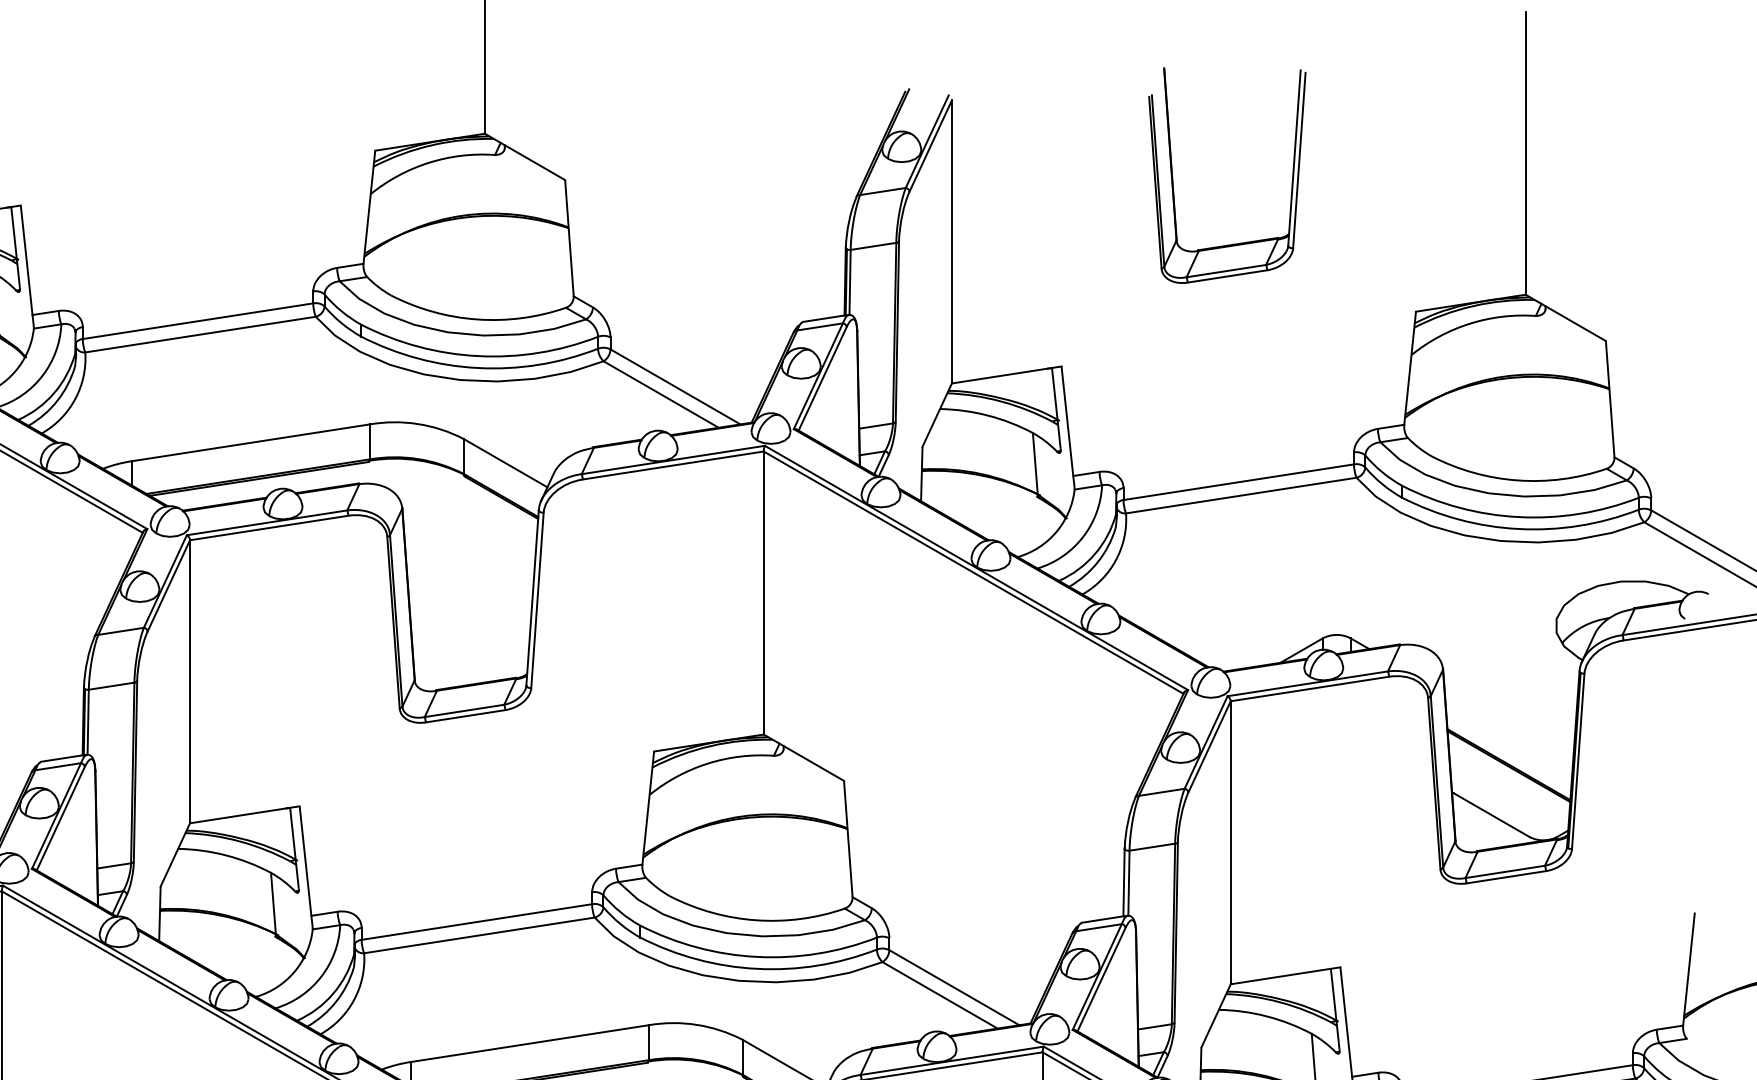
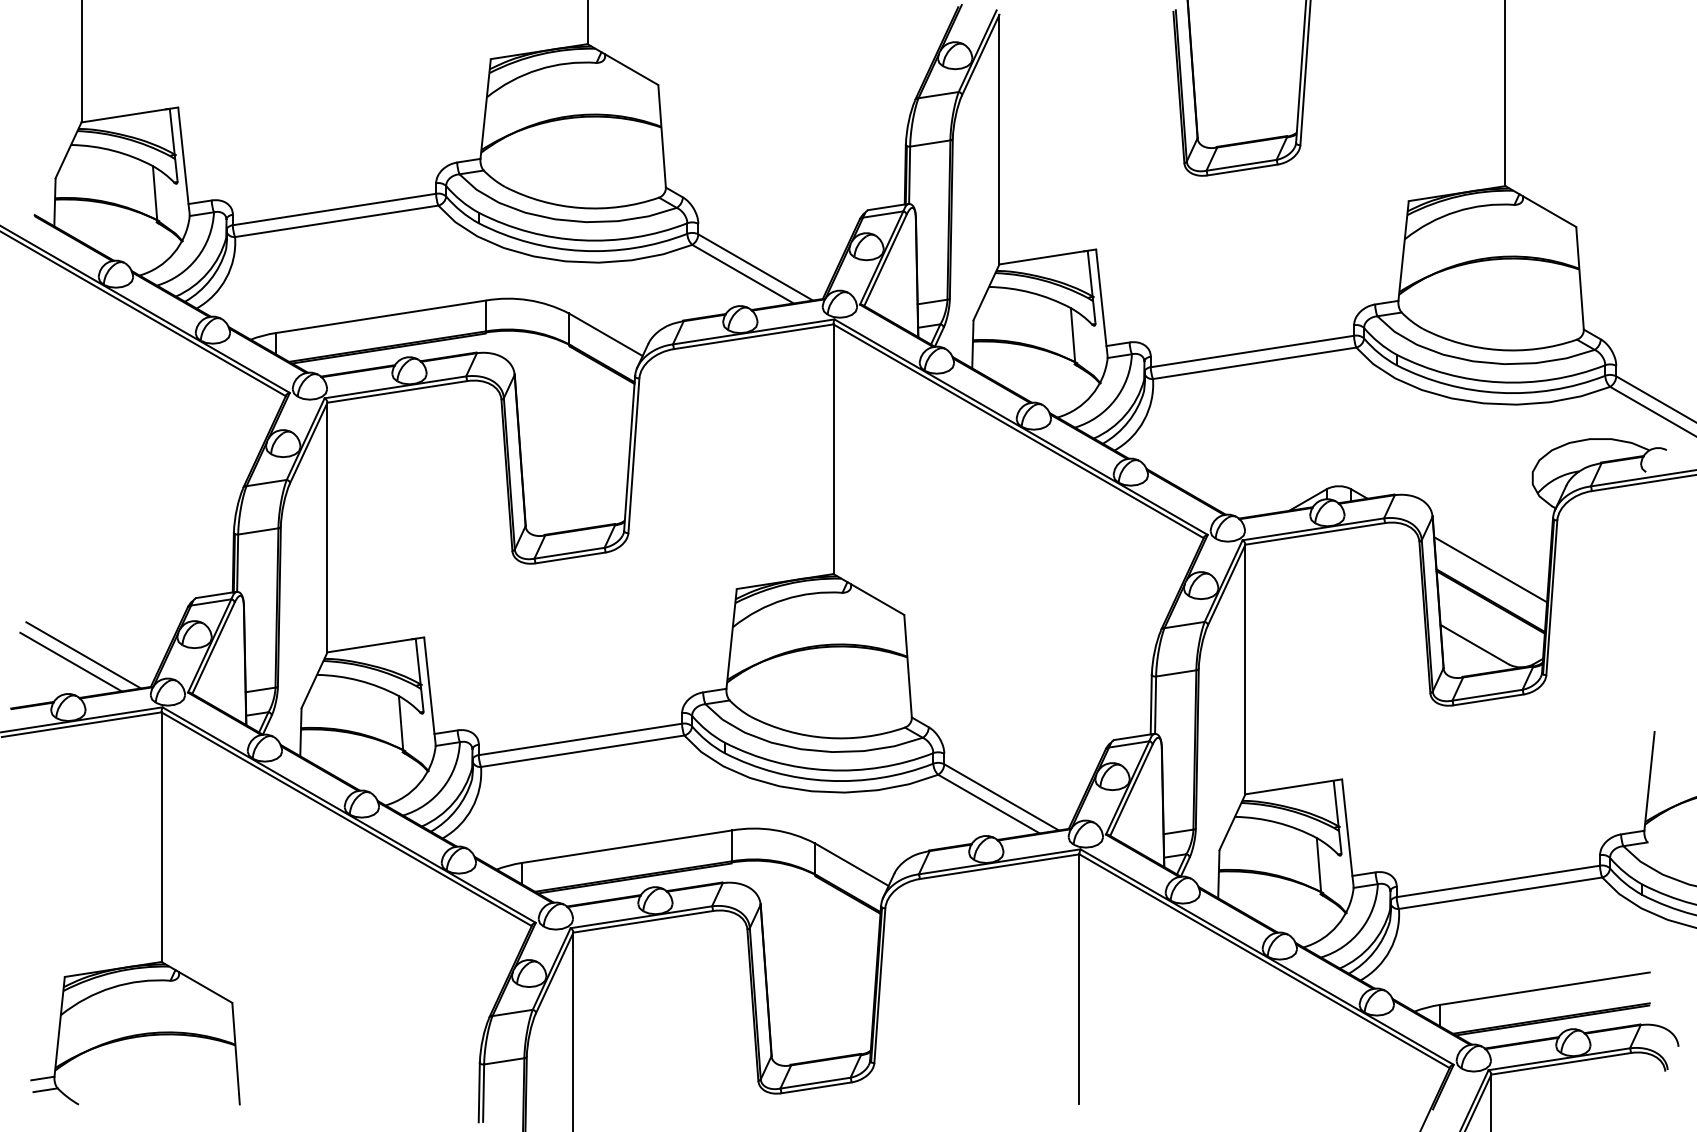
line: (1508, 729) -> (1490, 569), added

